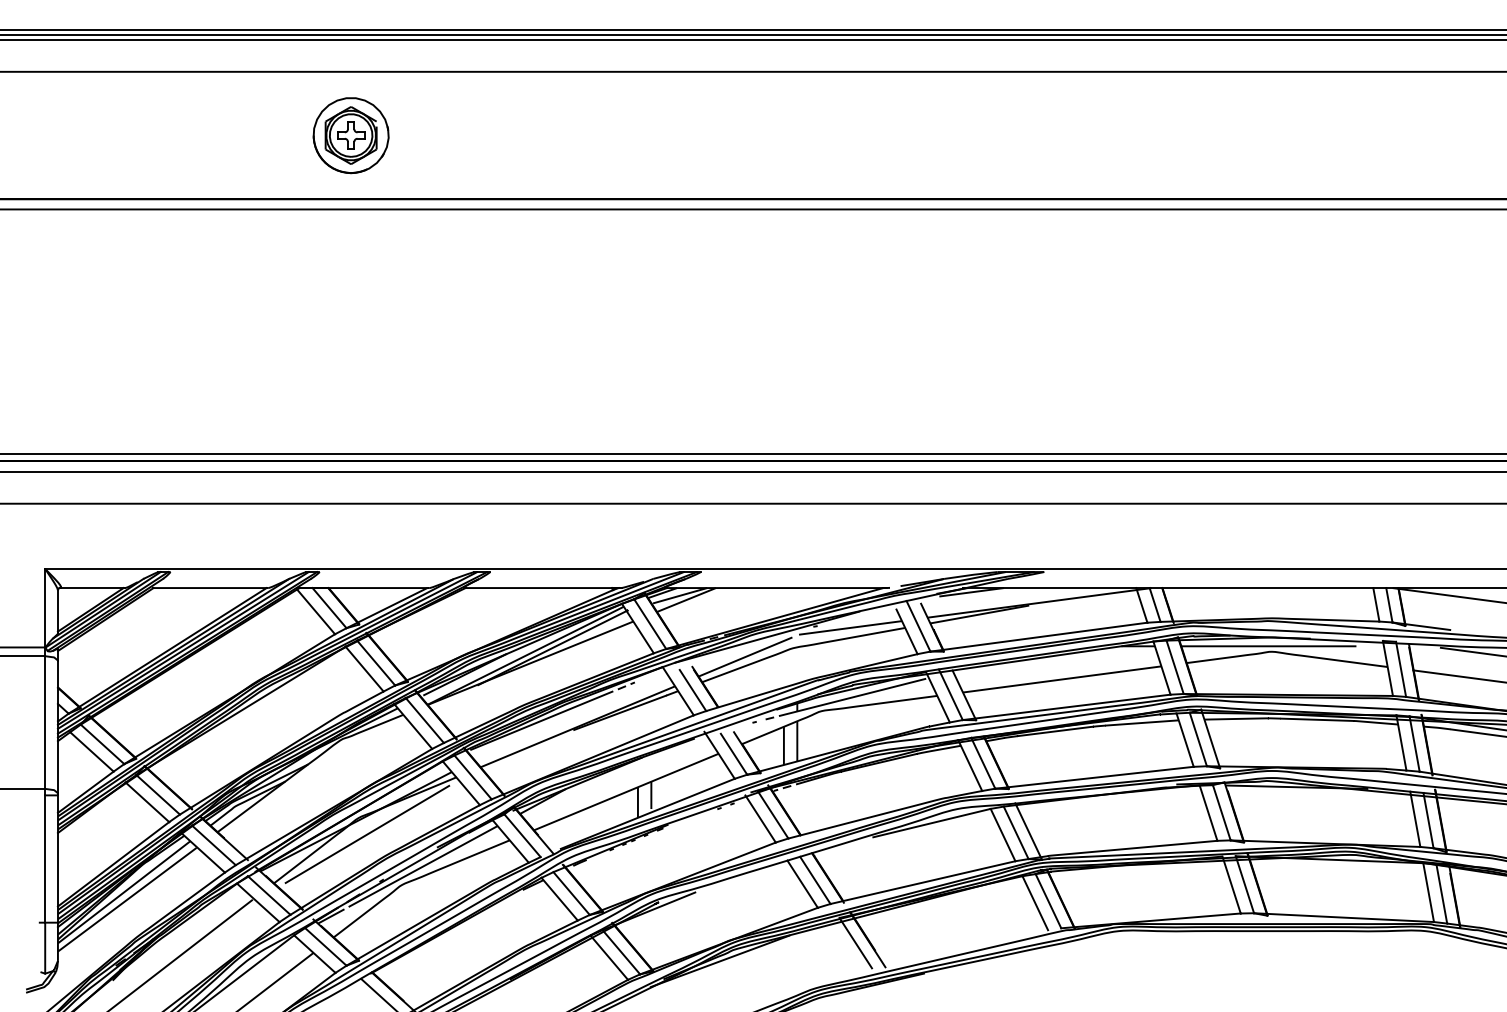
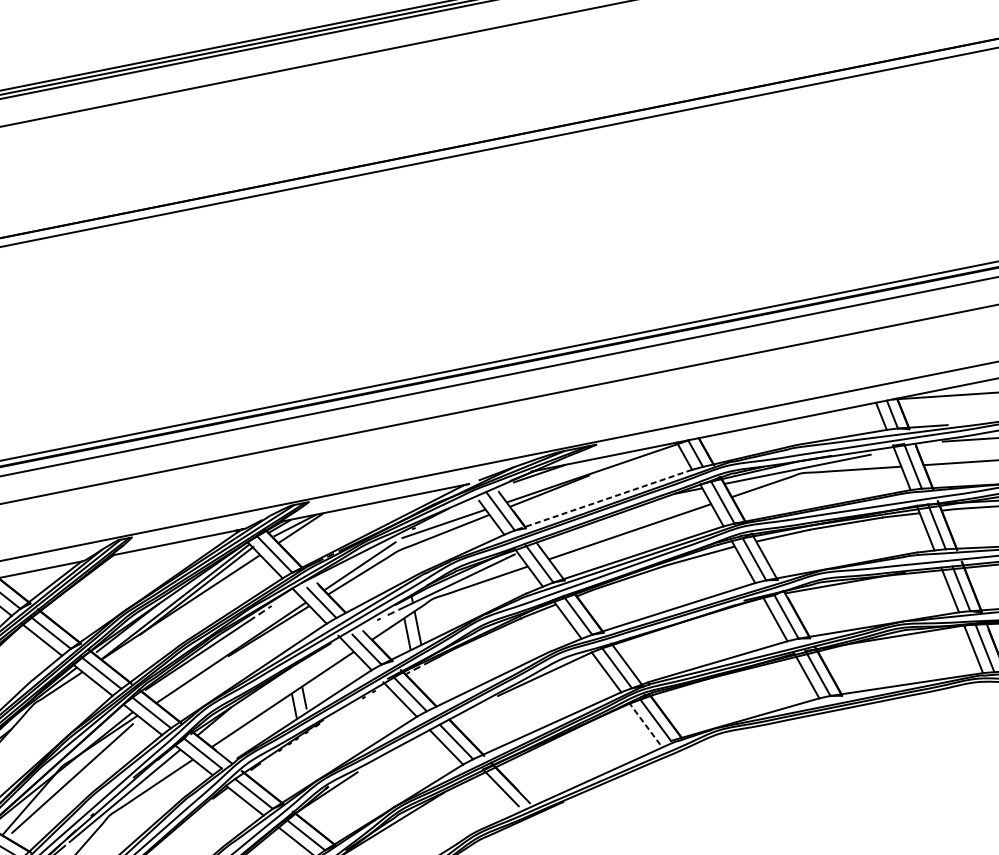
line: (1038, 637) -> (603, 500), solid -> dashed
line: (1035, 903) -> (645, 724), solid -> dashed

